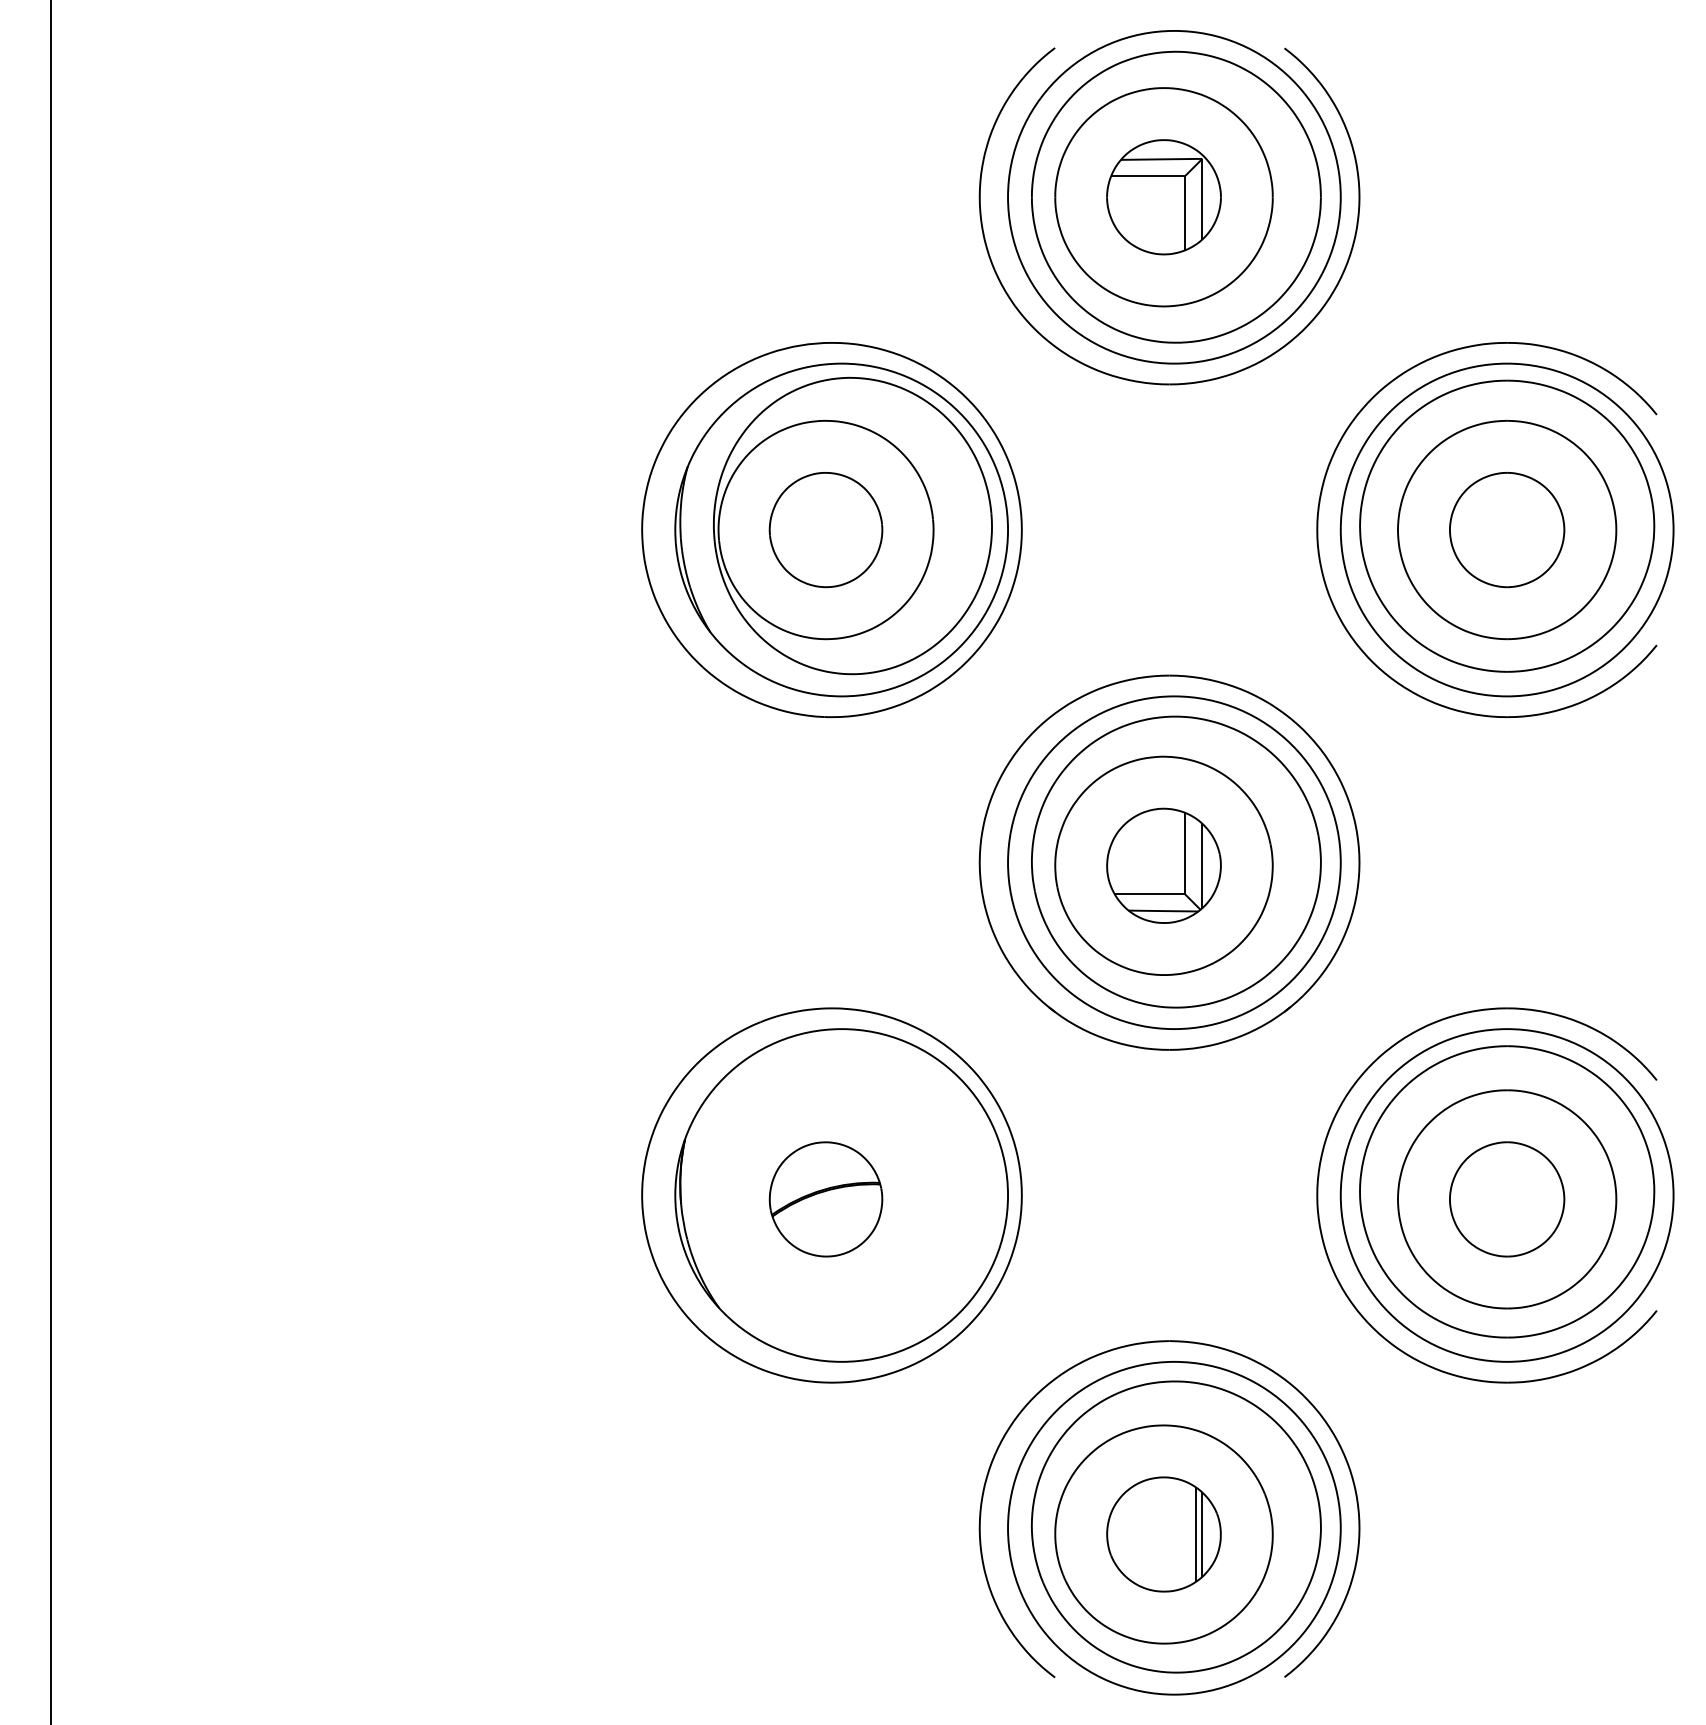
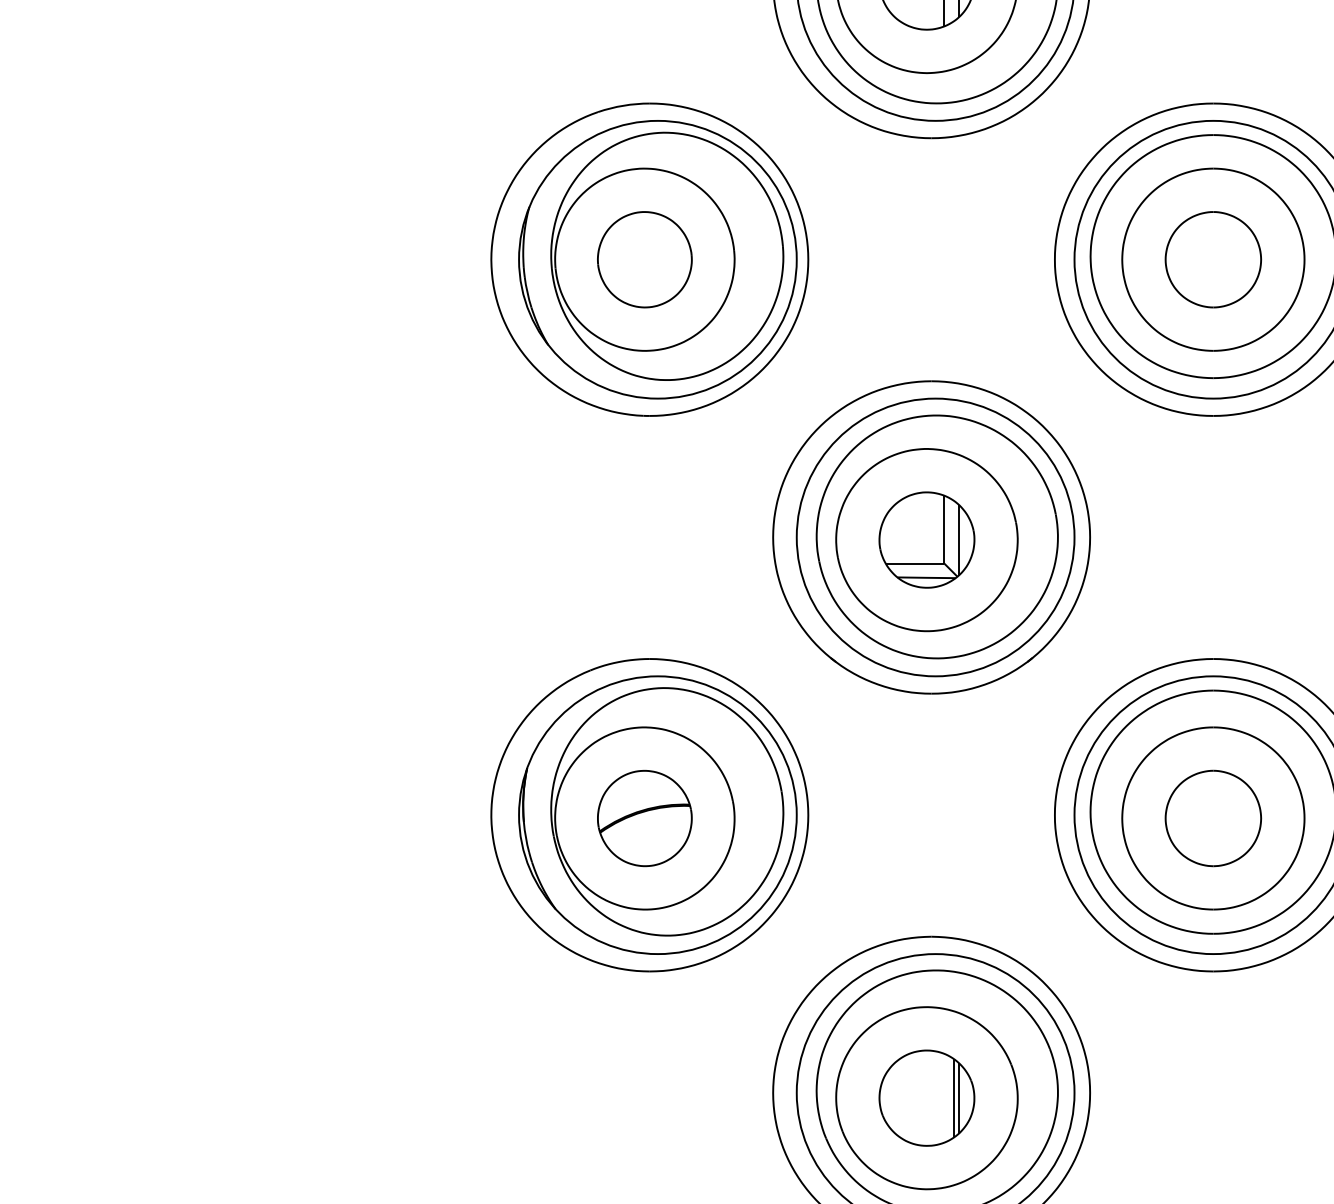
part: (852, 1191) -> (666, 811), added

